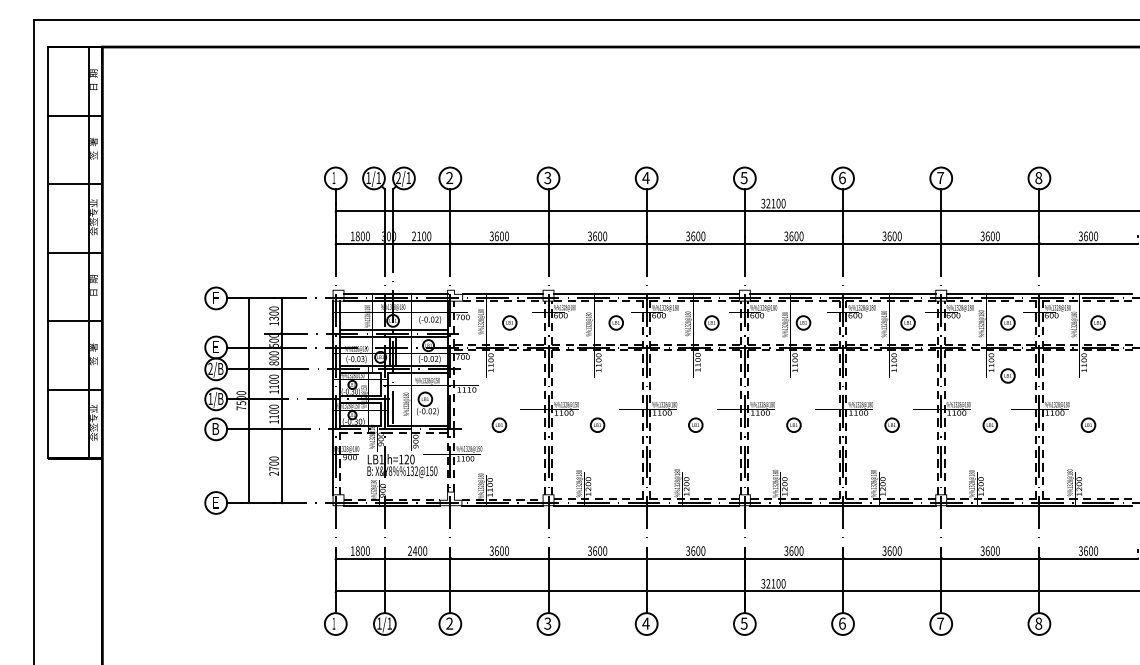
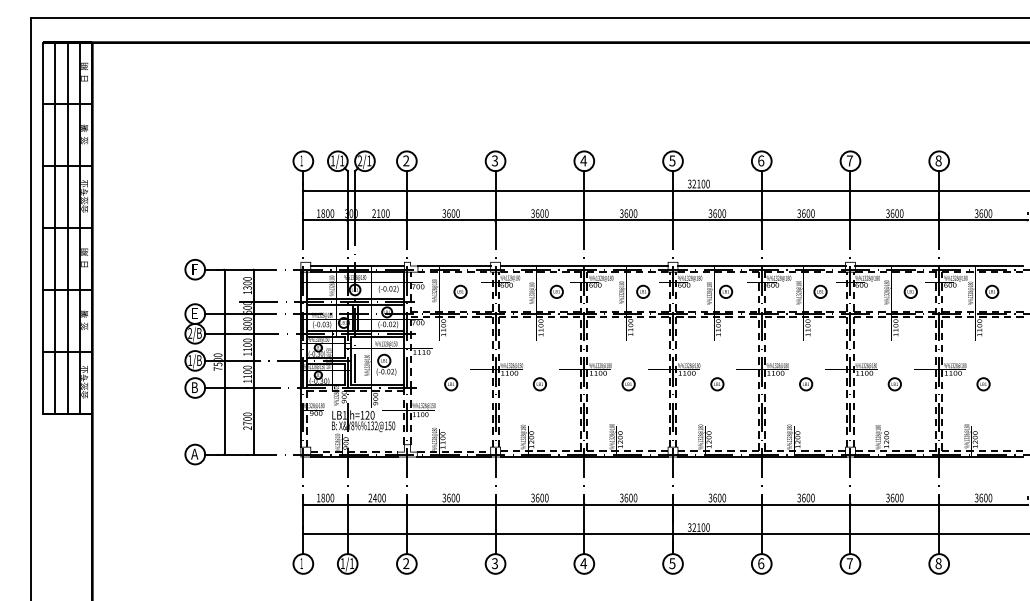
line: (61, 252) -> (55, 228), added
line: (74, 252) -> (67, 228), added
part: (1007, 375) -> (910, 339), removed
text: (215, 502) -> (194, 454), E -> A

